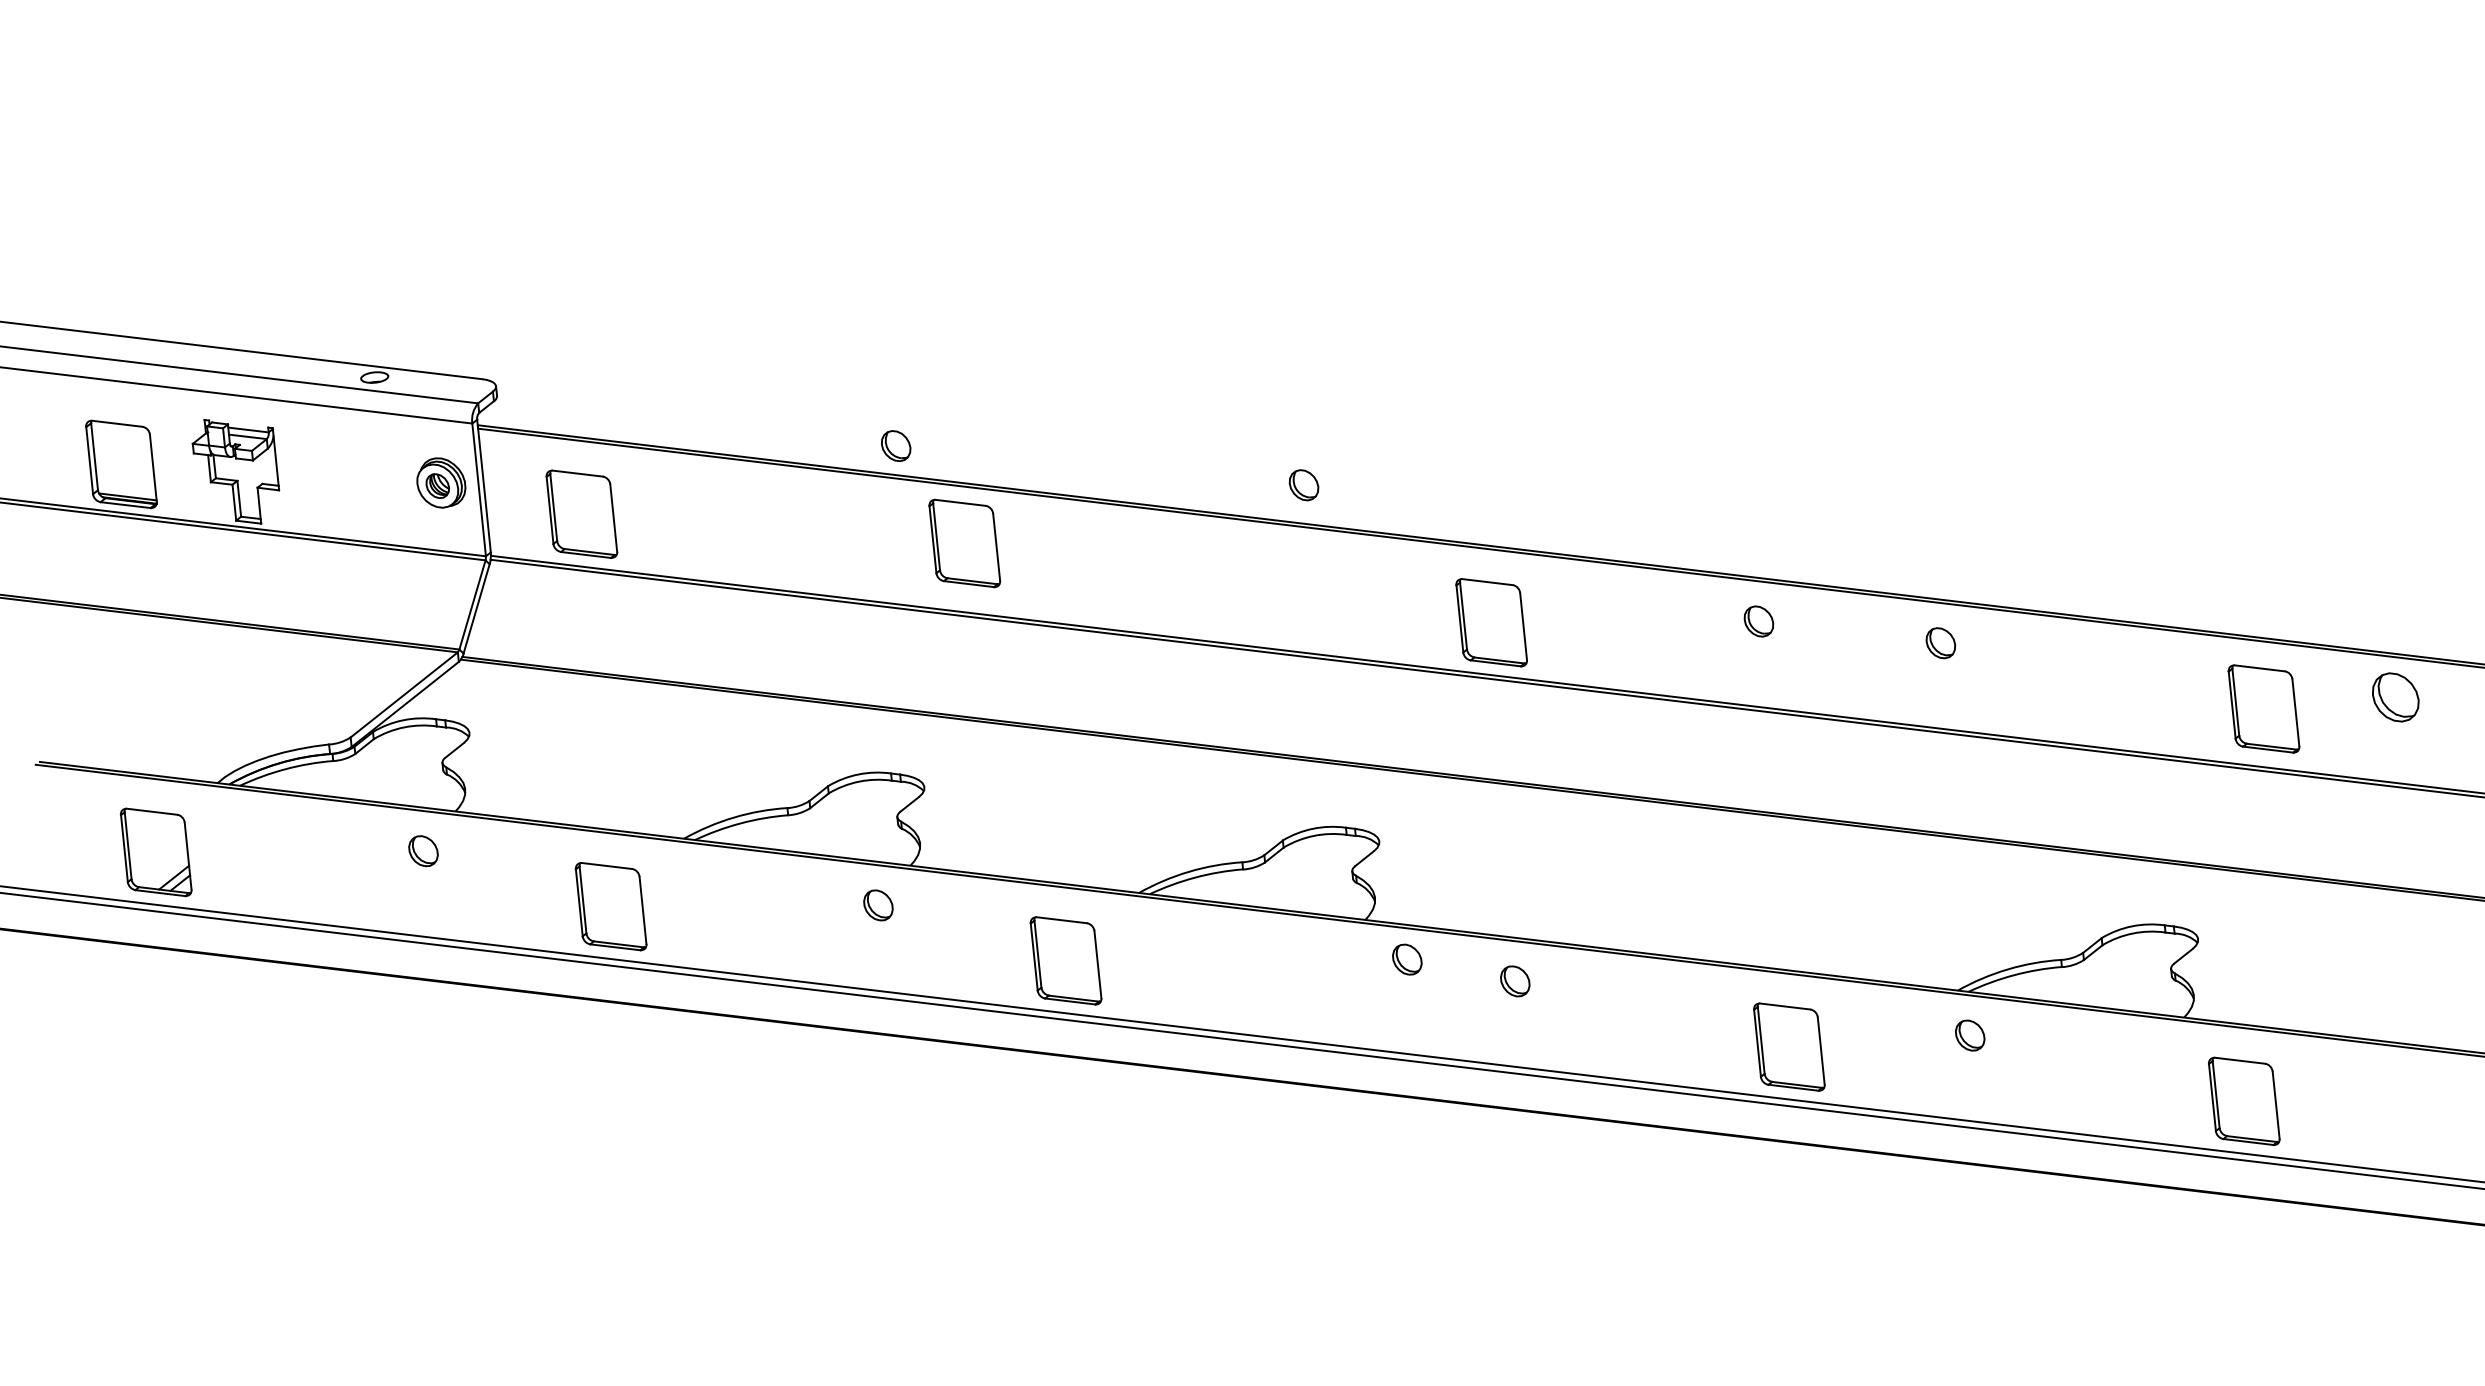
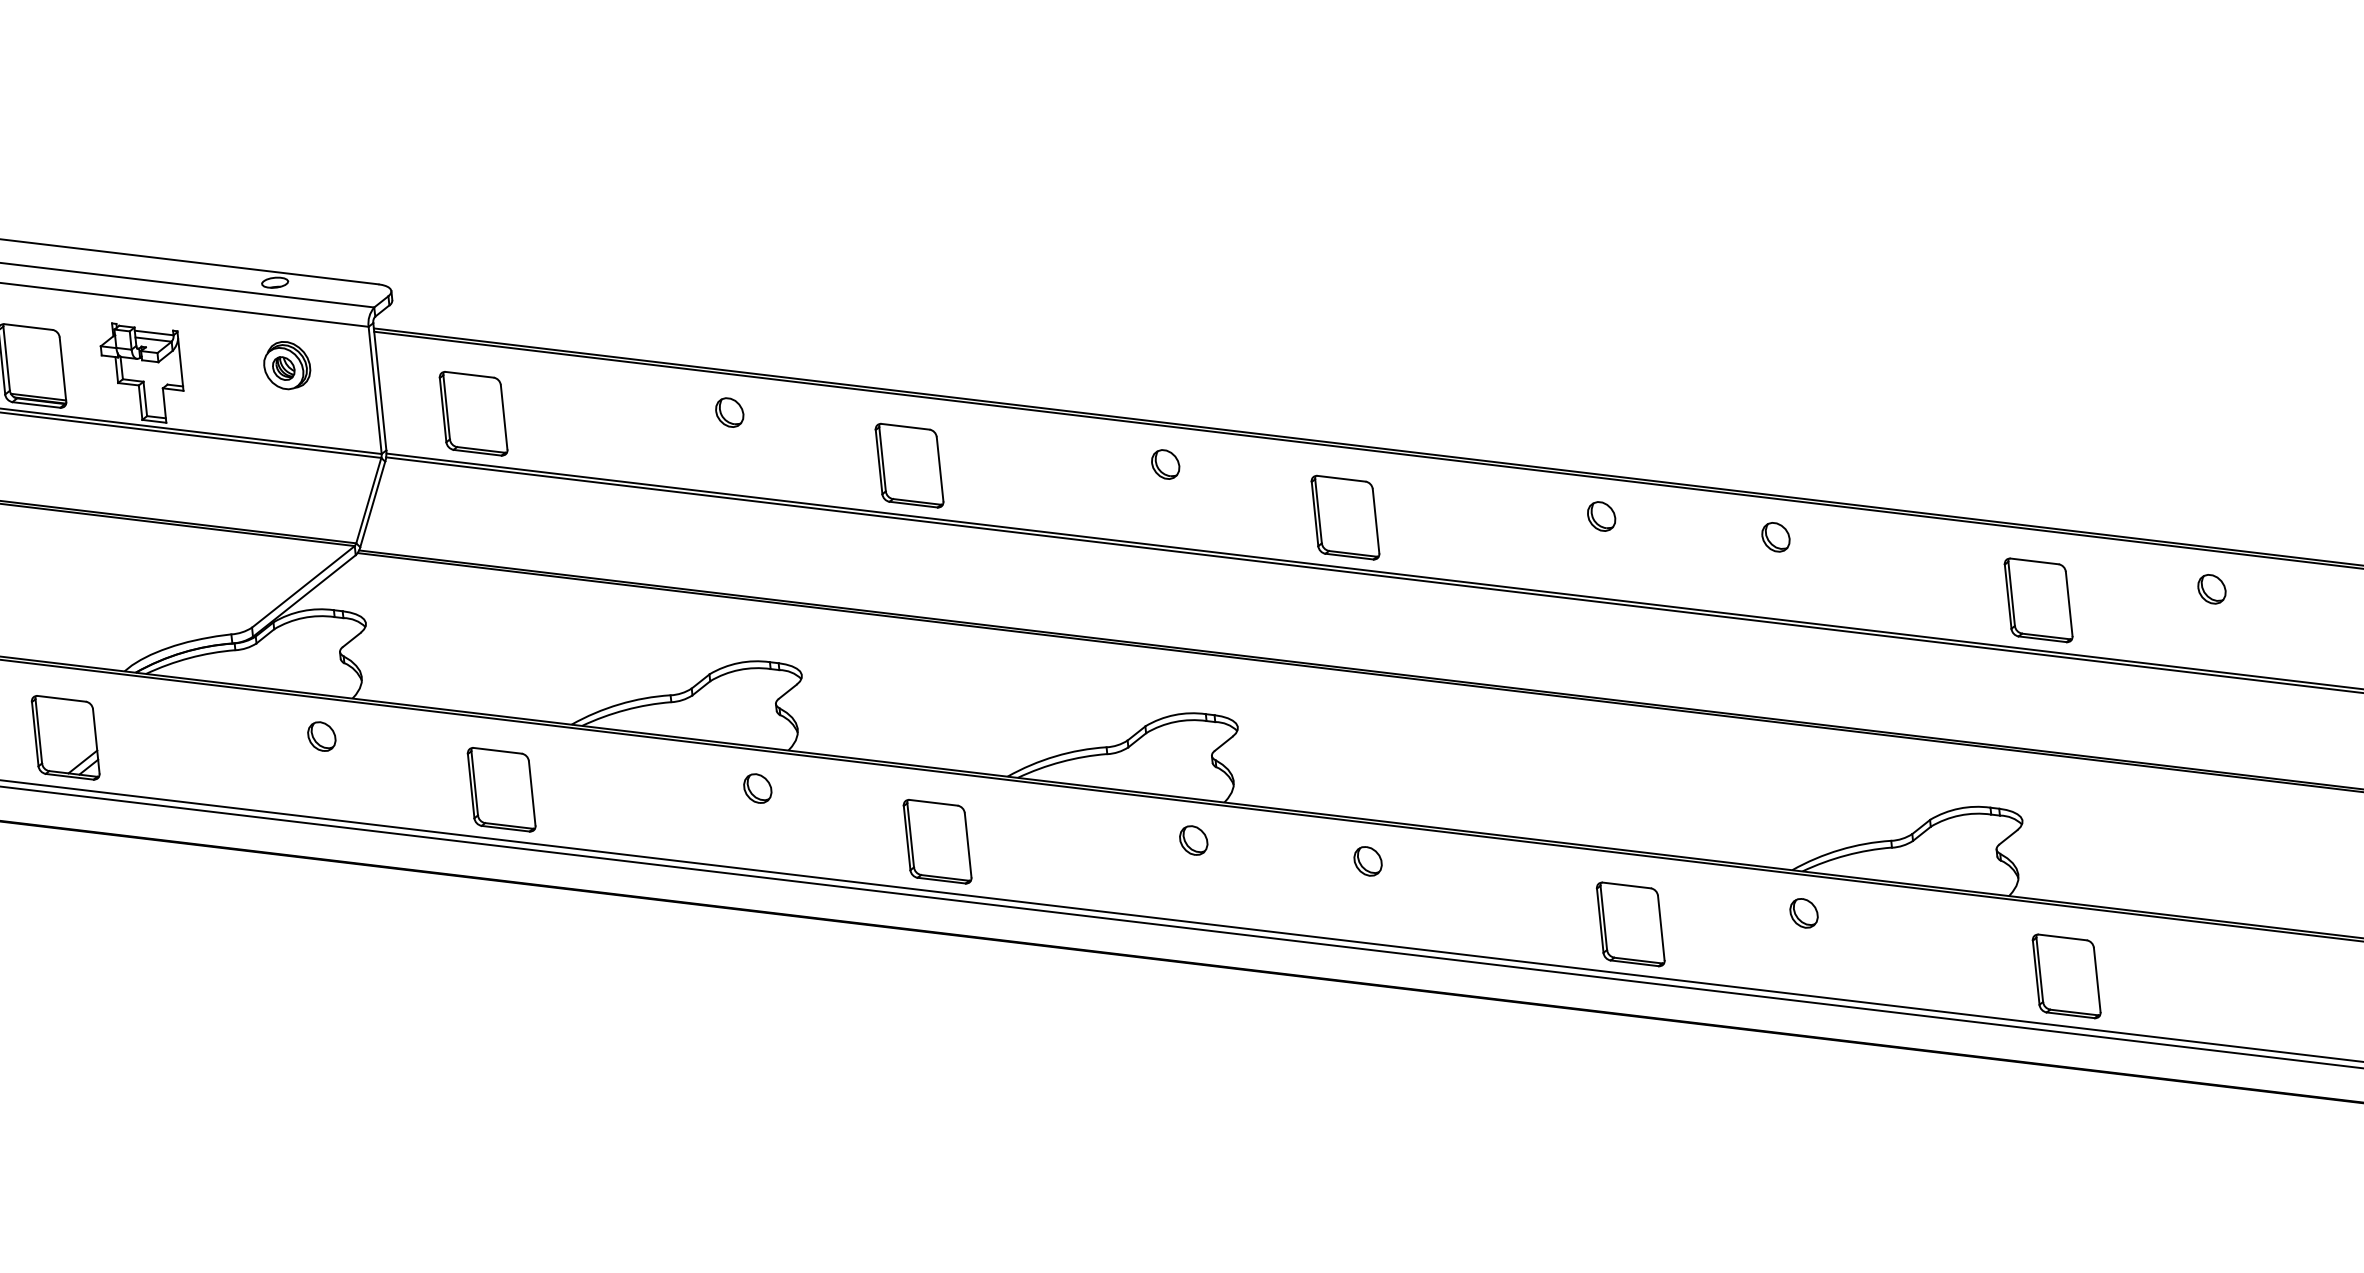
part: (896, 445) -> (730, 412), moved
part: (441, 482) -> (287, 365), moved
part: (1303, 485) -> (1165, 464), moved
part: (964, 543) -> (909, 465), moved
part: (2395, 697) -> (2211, 589), size x0.62
part: (2263, 708) -> (2038, 599), moved
part: (1407, 959) -> (1193, 840), moved

